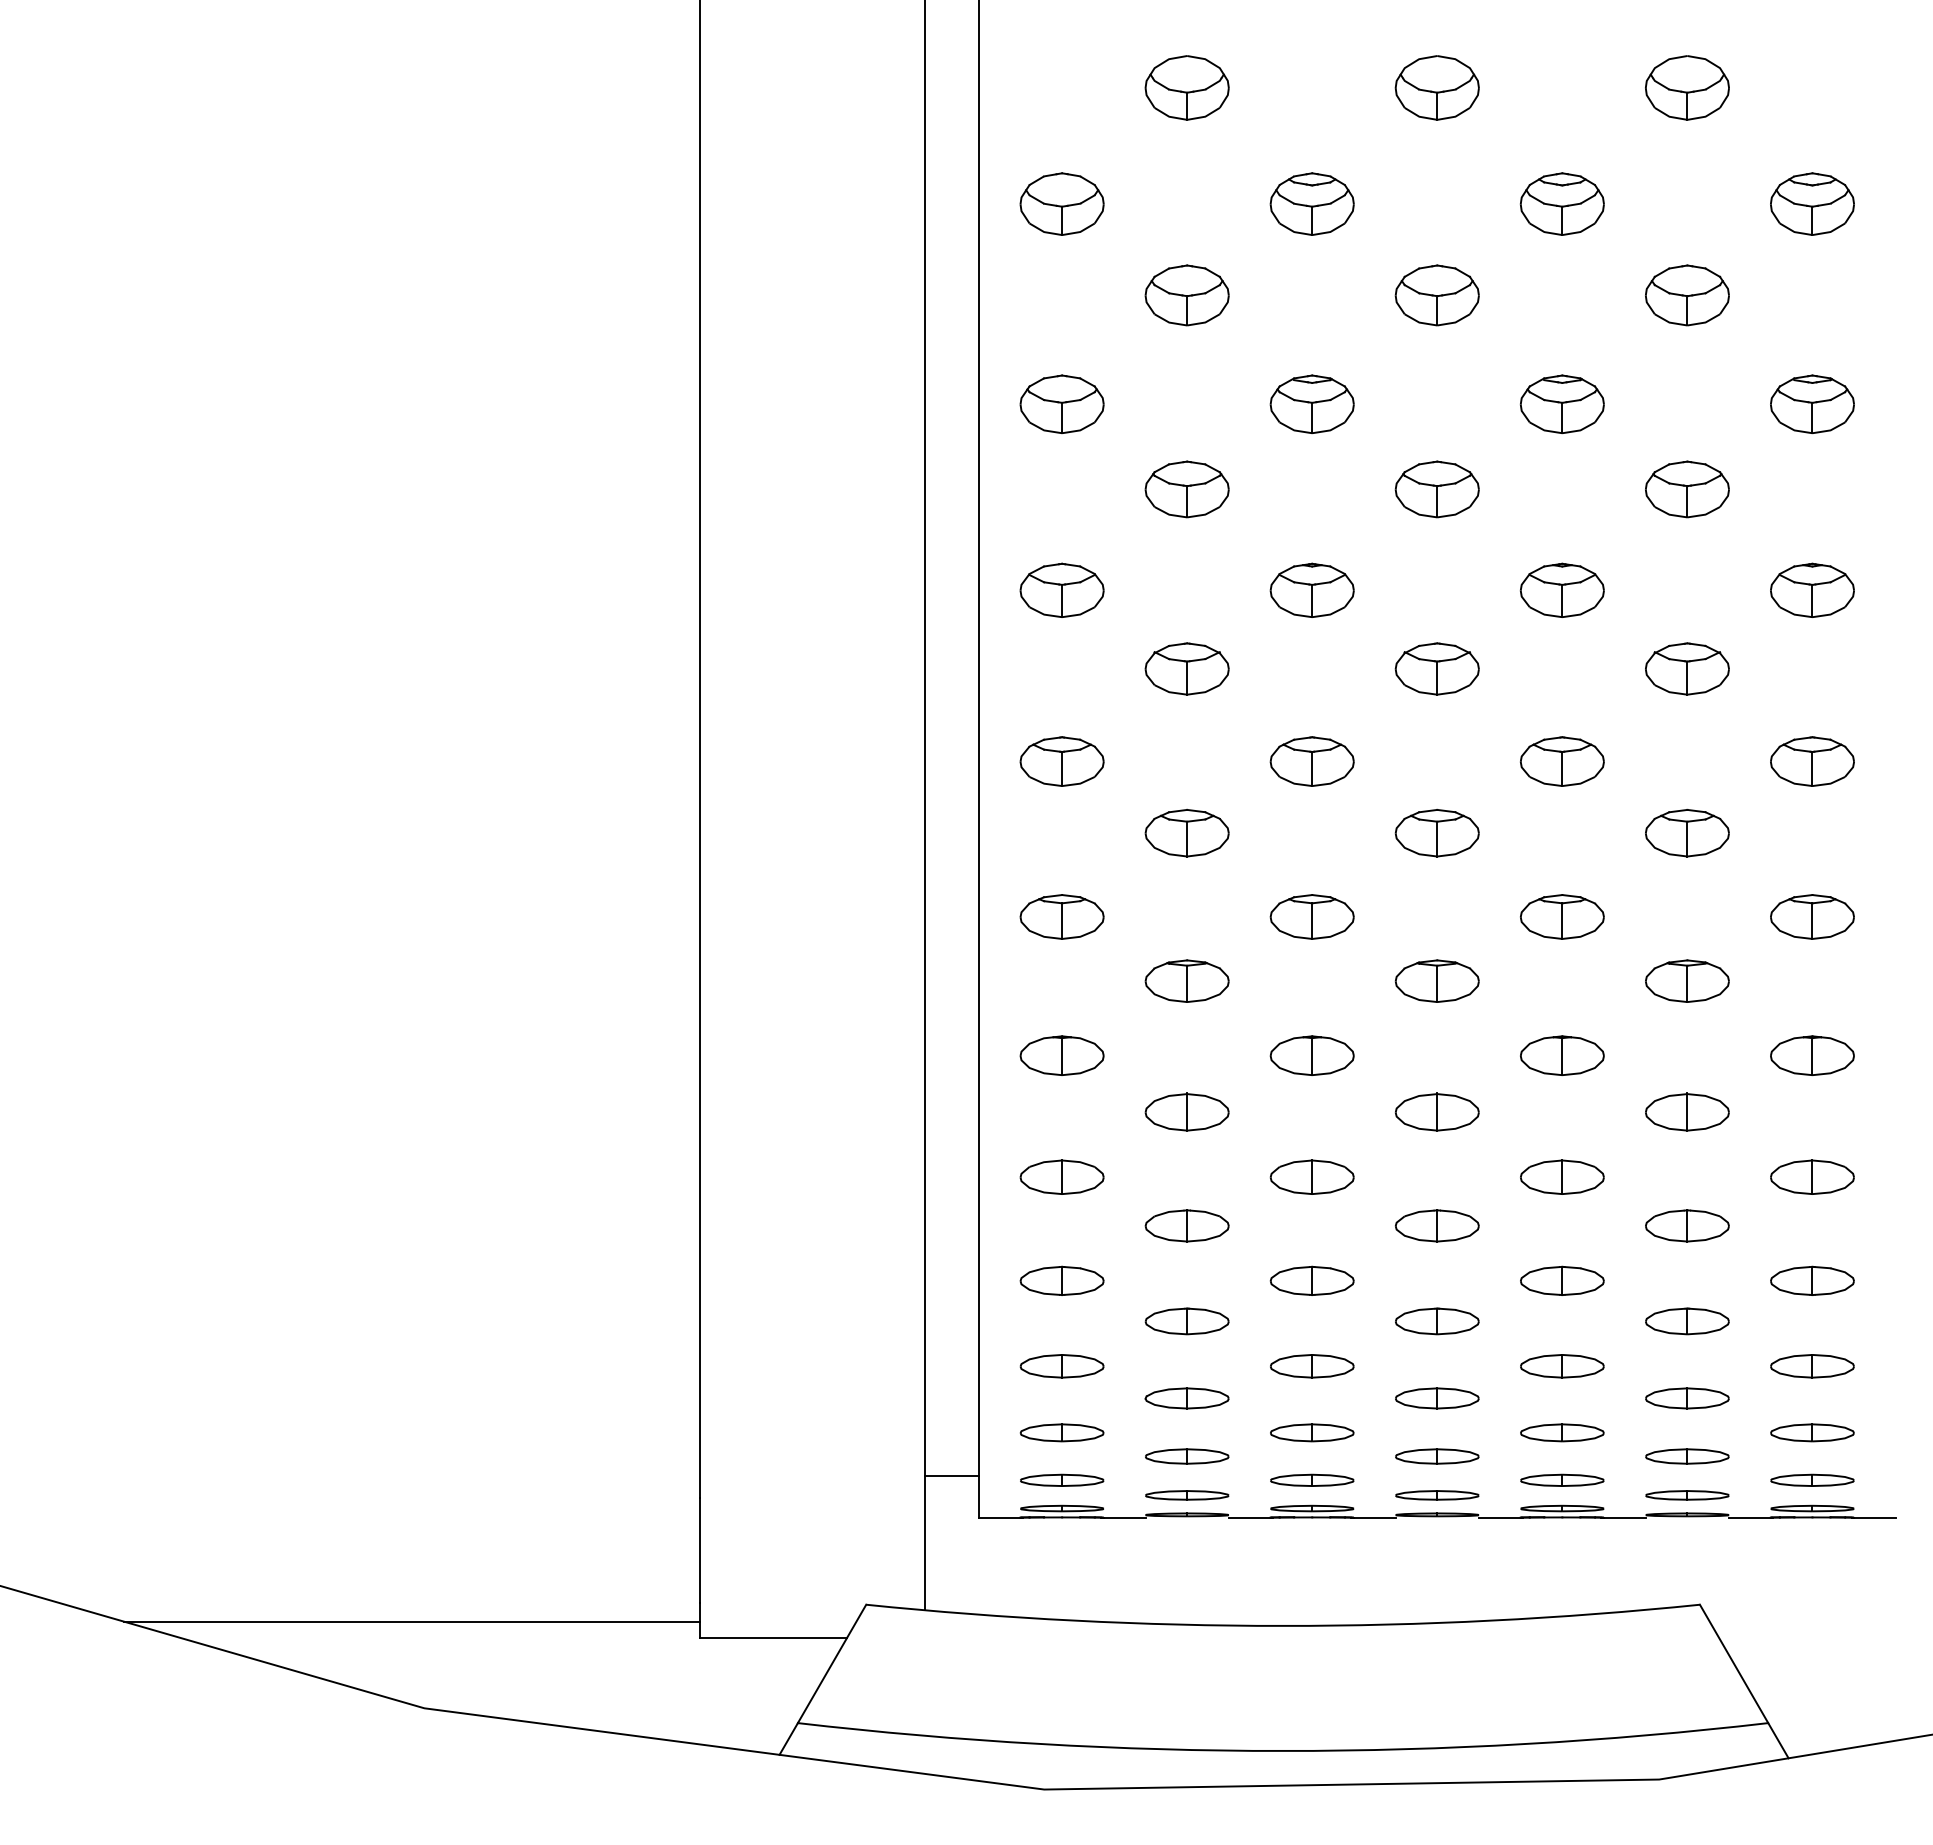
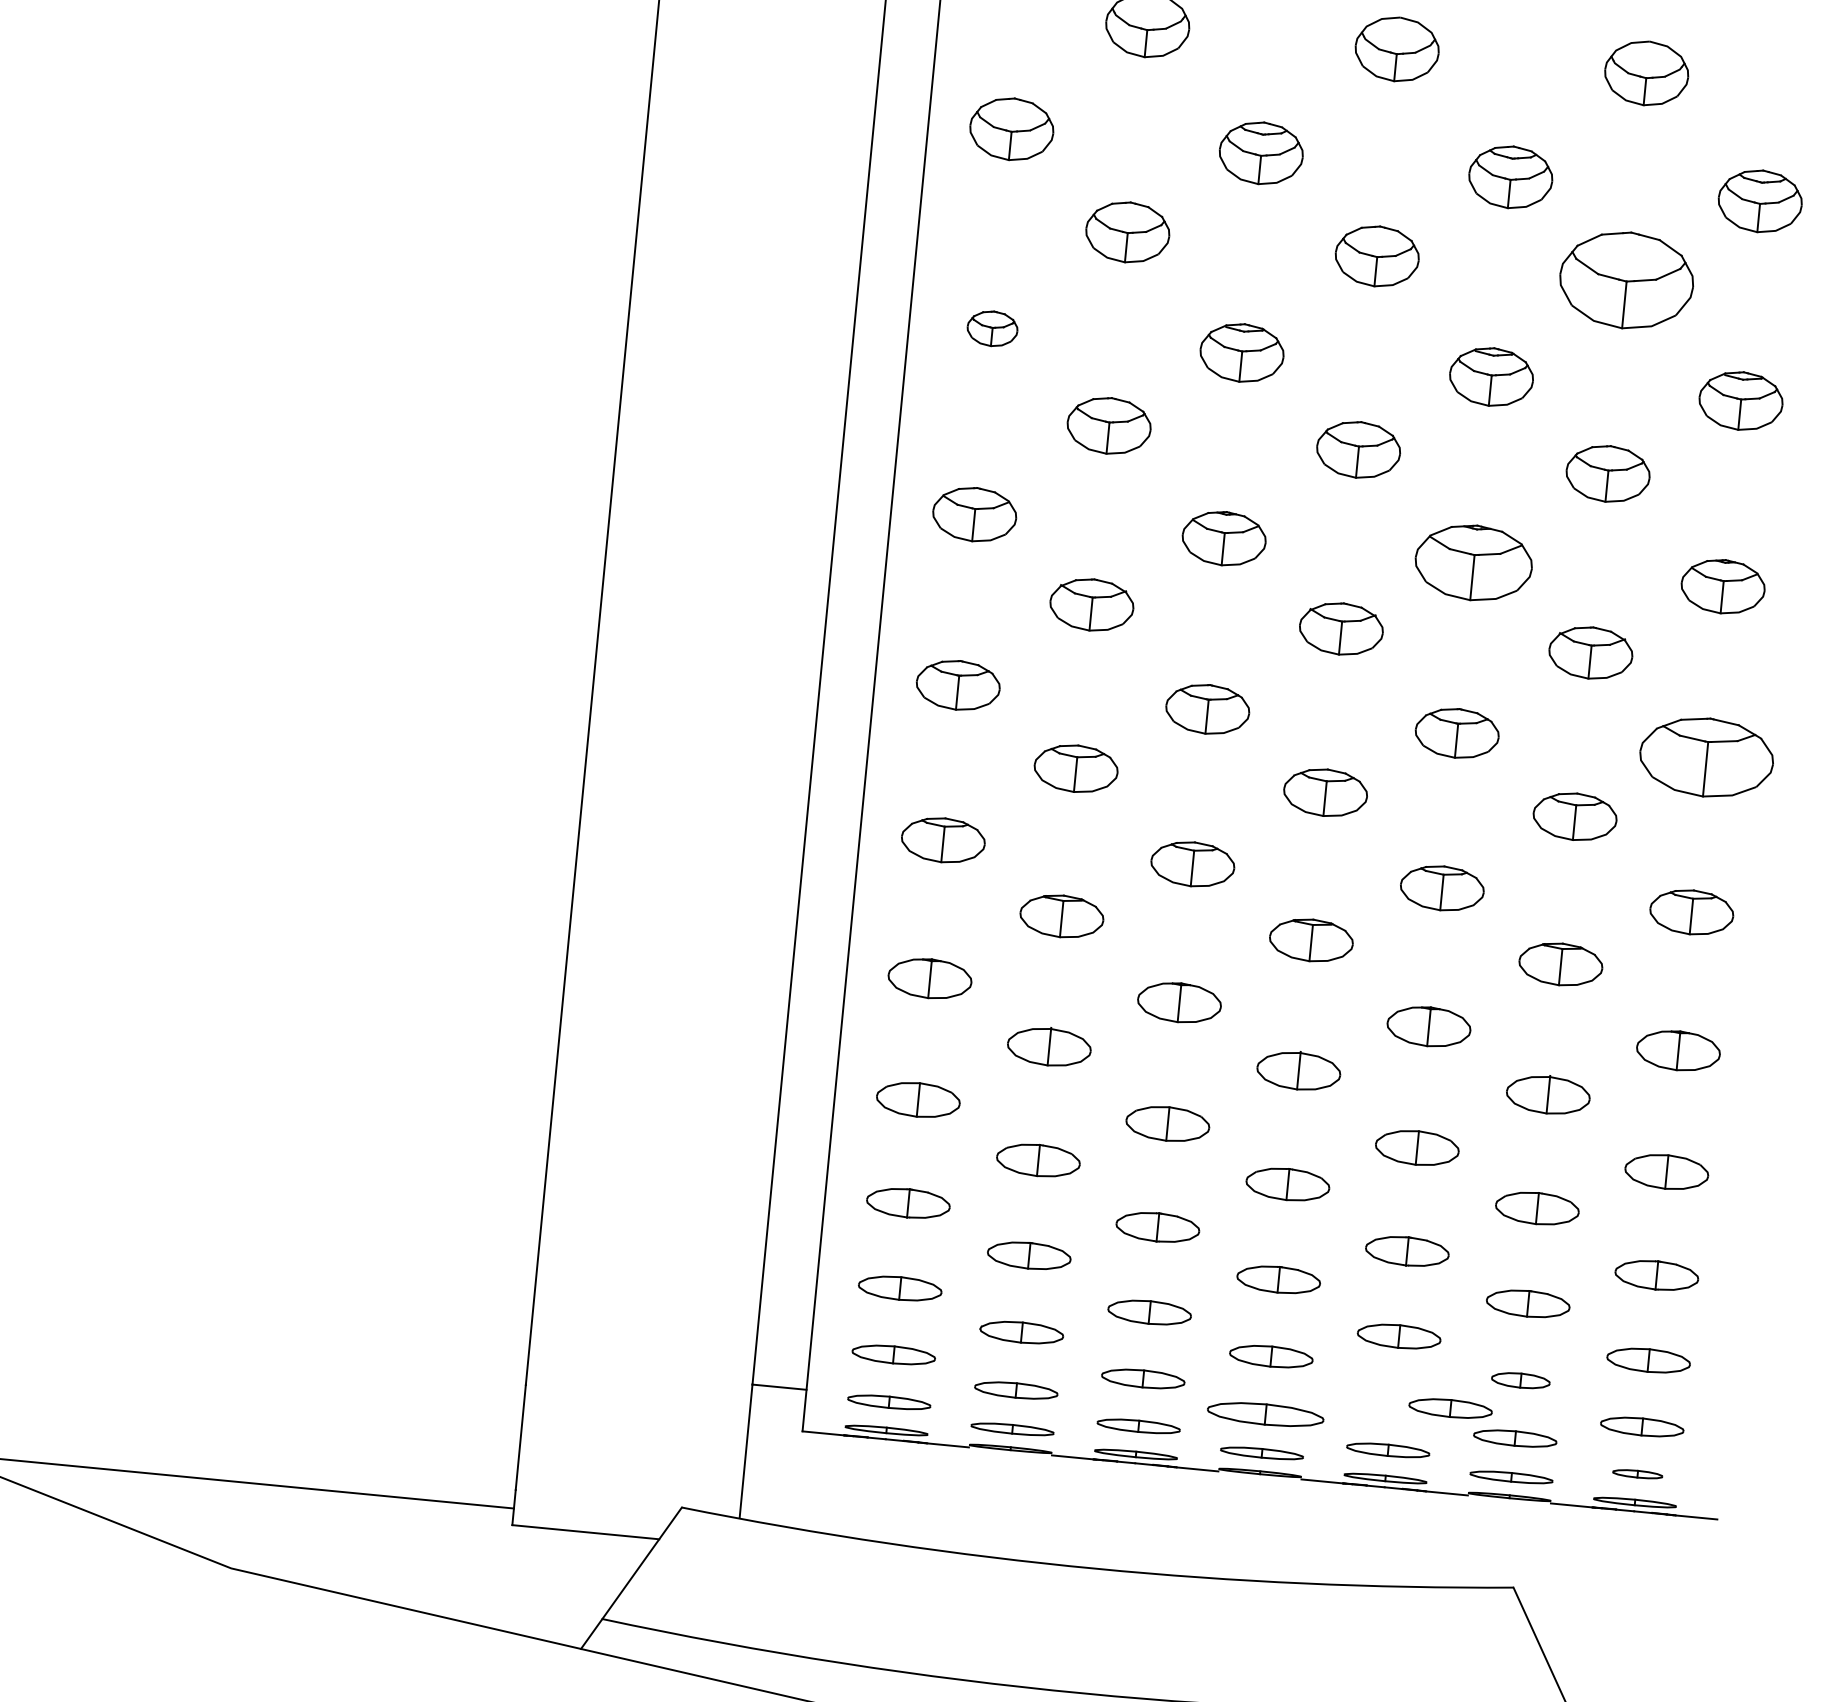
part: (1687, 295) -> (1626, 280), size x1.6
part: (1061, 403) -> (992, 328), size x0.6
part: (1561, 589) -> (1472, 561), size x1.4
part: (1812, 761) -> (1706, 757), size x1.6
part: (1687, 1398) -> (1520, 1380), size x0.7
part: (1562, 1432) -> (1450, 1408), moved
part: (1437, 1456) -> (1265, 1414), size x1.4
part: (1812, 1479) -> (1637, 1473), size x0.6

